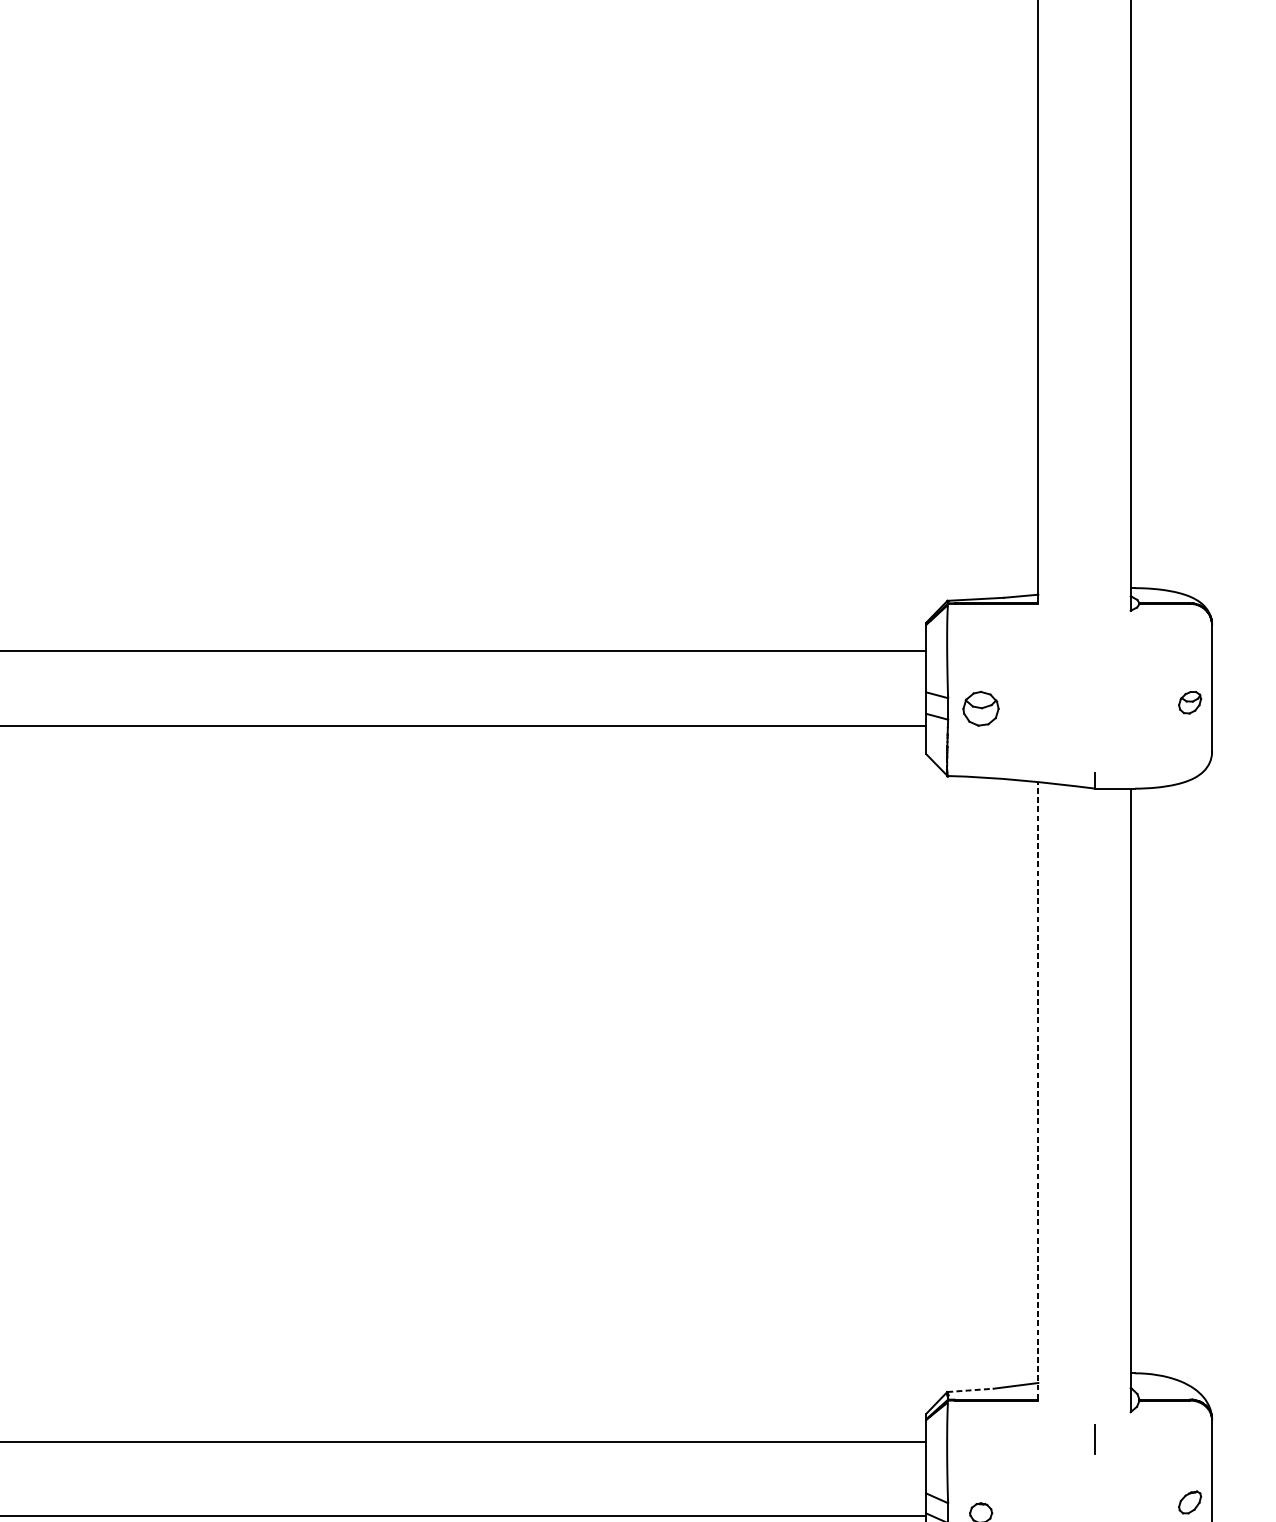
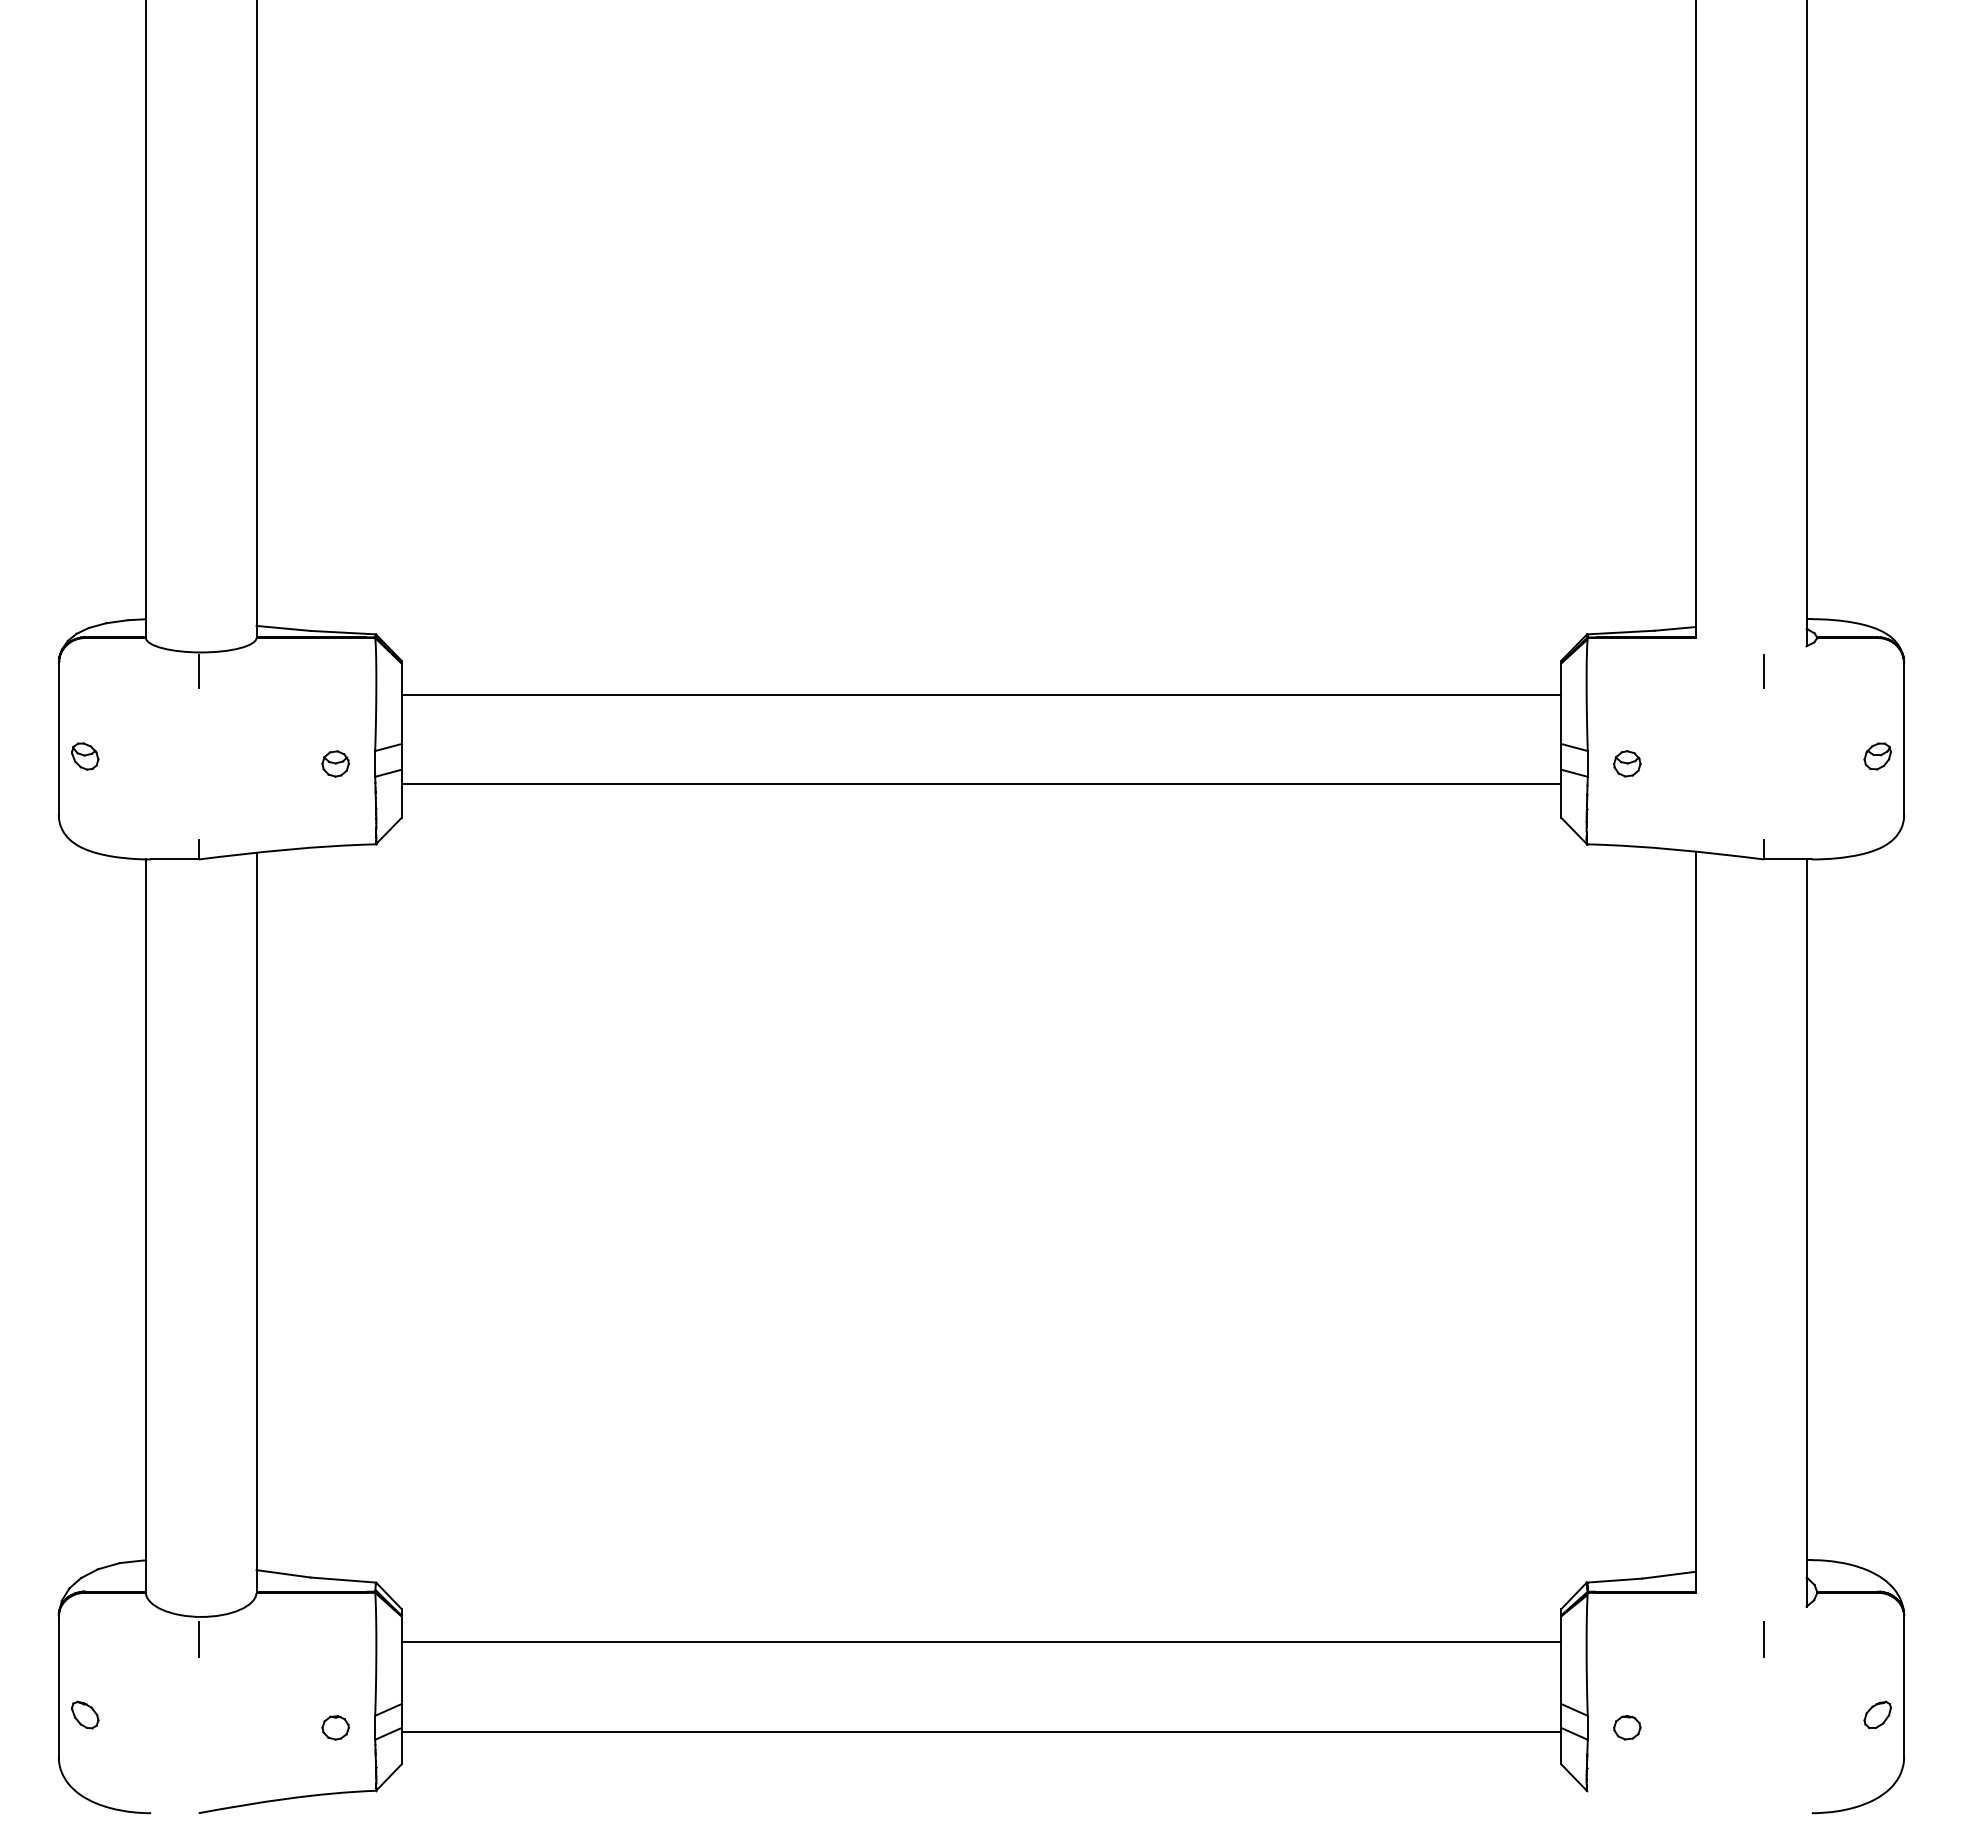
line: (1095, 631) -> (1764, 671), added
part: (981, 708) -> (1627, 763), size x0.62
line: (1038, 1090) -> (1695, 1221), dashed -> solid
line: (970, 1390) -> (1614, 1580), dashed -> solid

